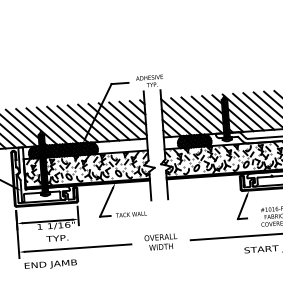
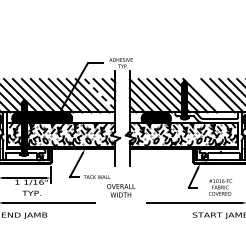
line: (253, 111) -> (208, 95), removed
line: (127, 119) -> (99, 94), solid -> dashed
text: (161, 241) -> (121, 190), moved

